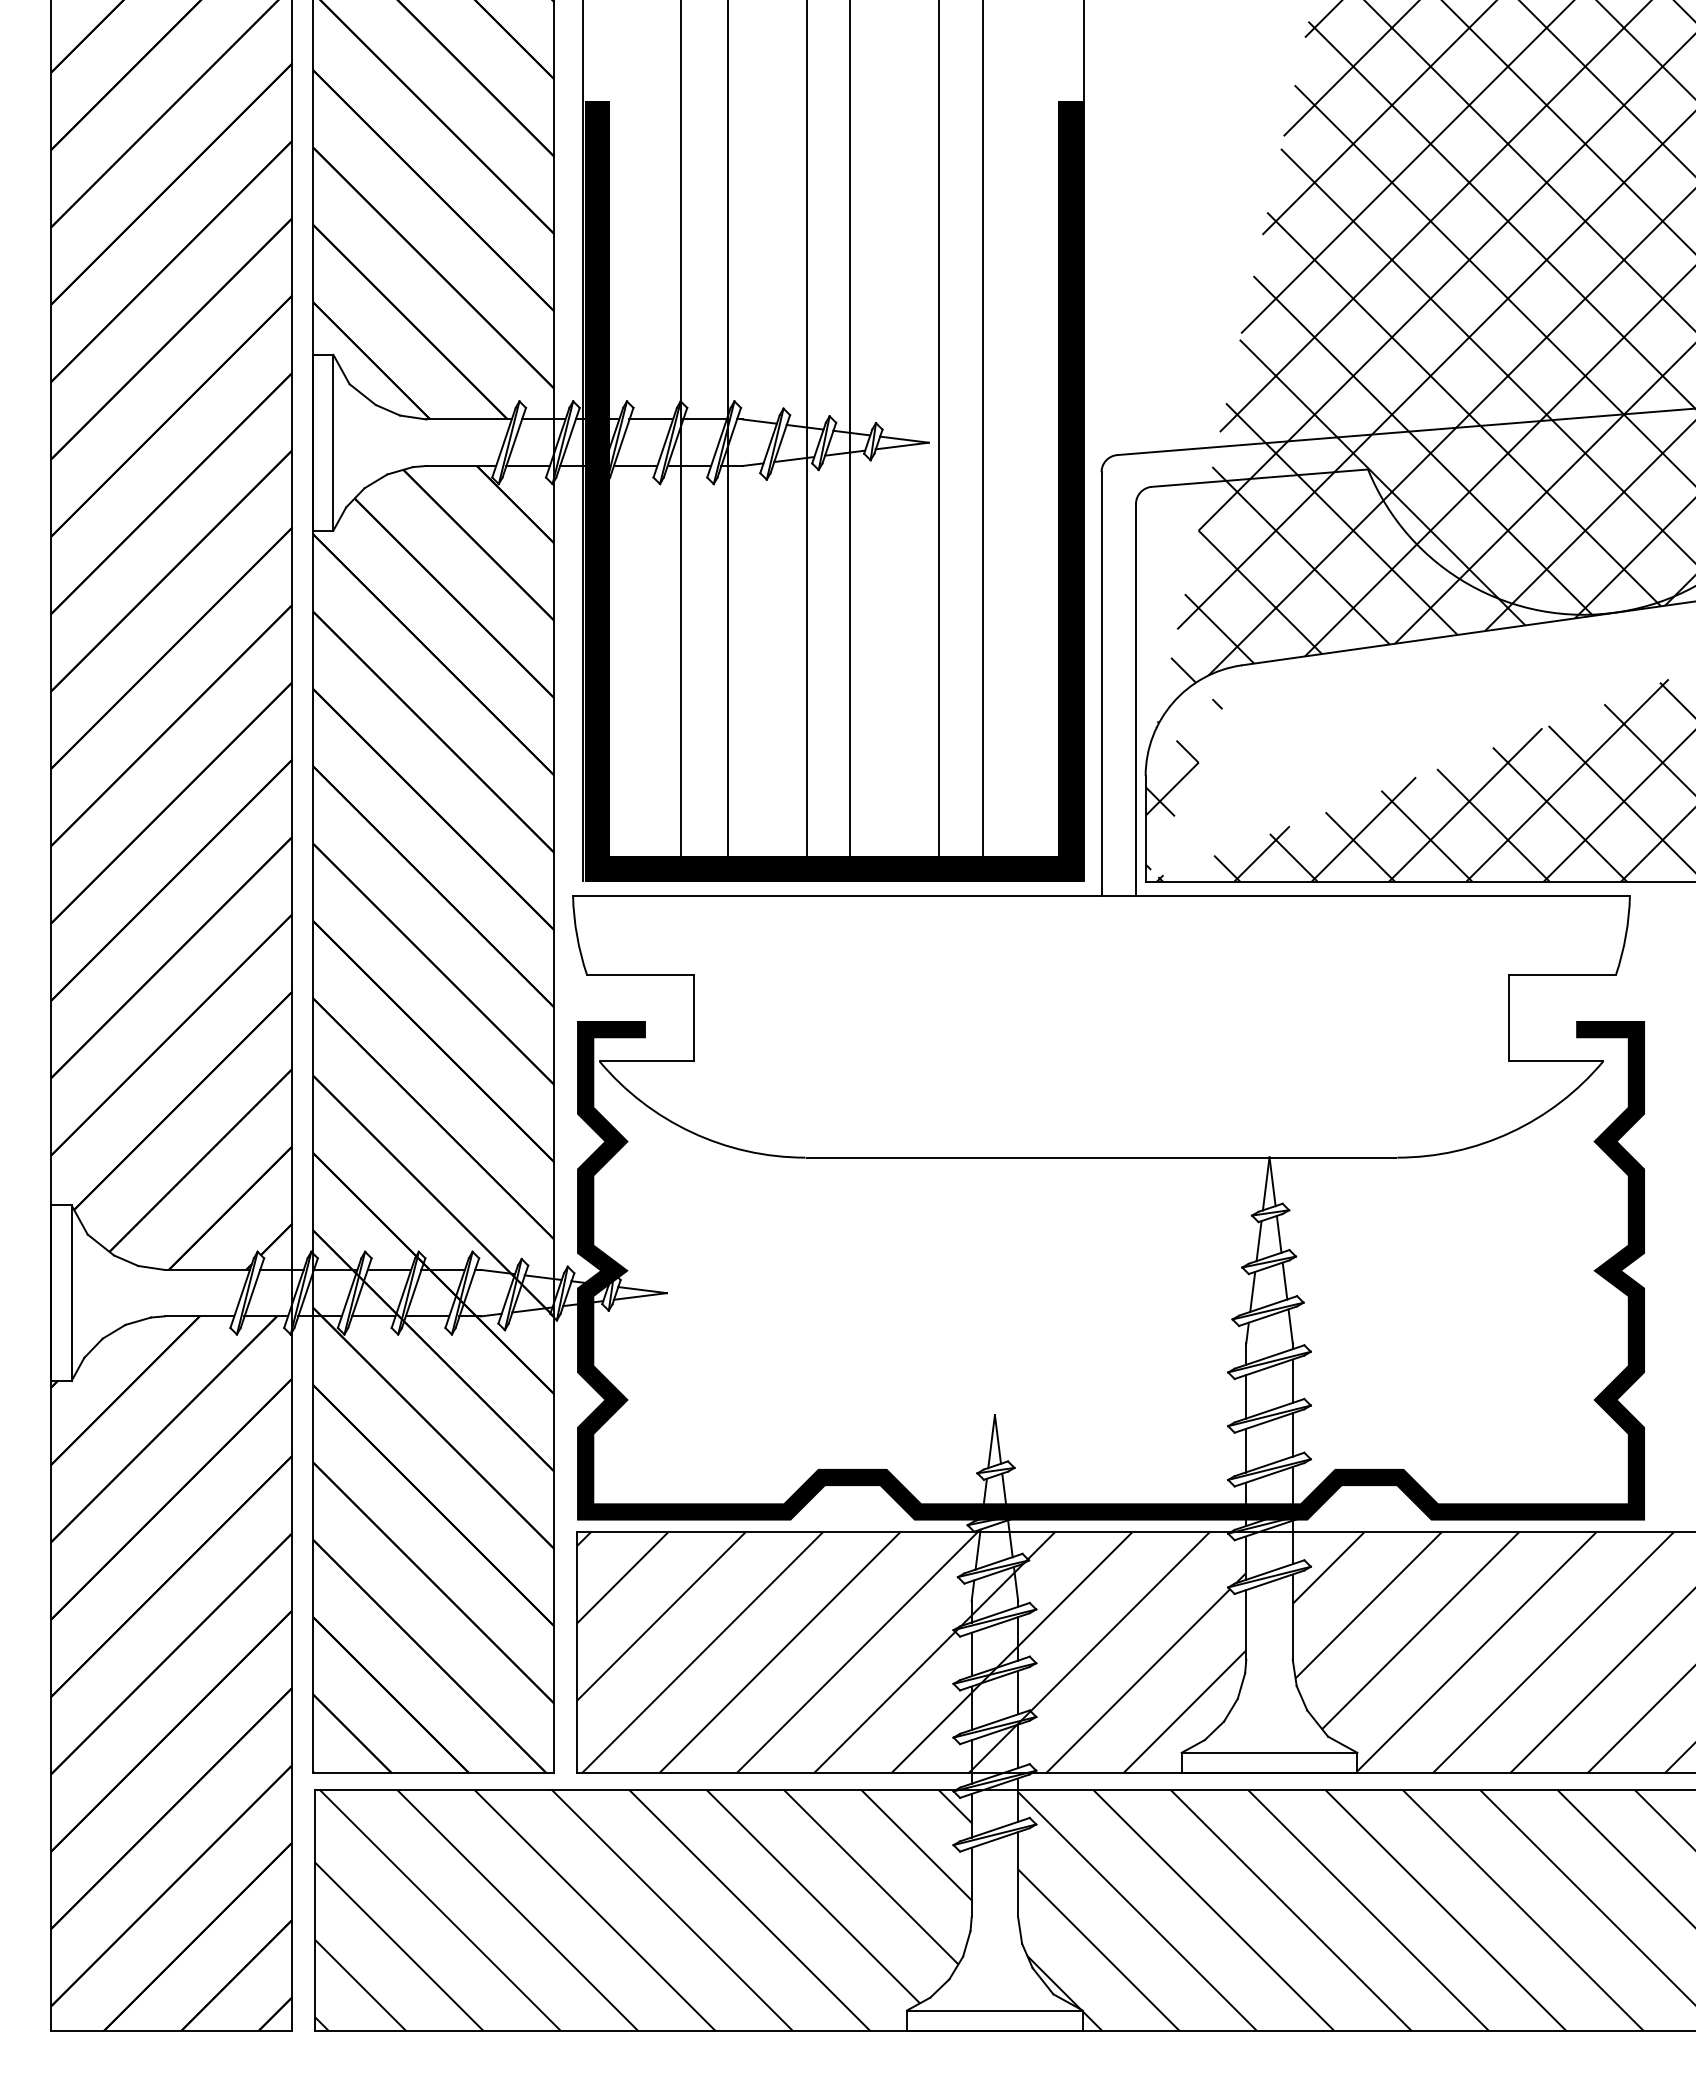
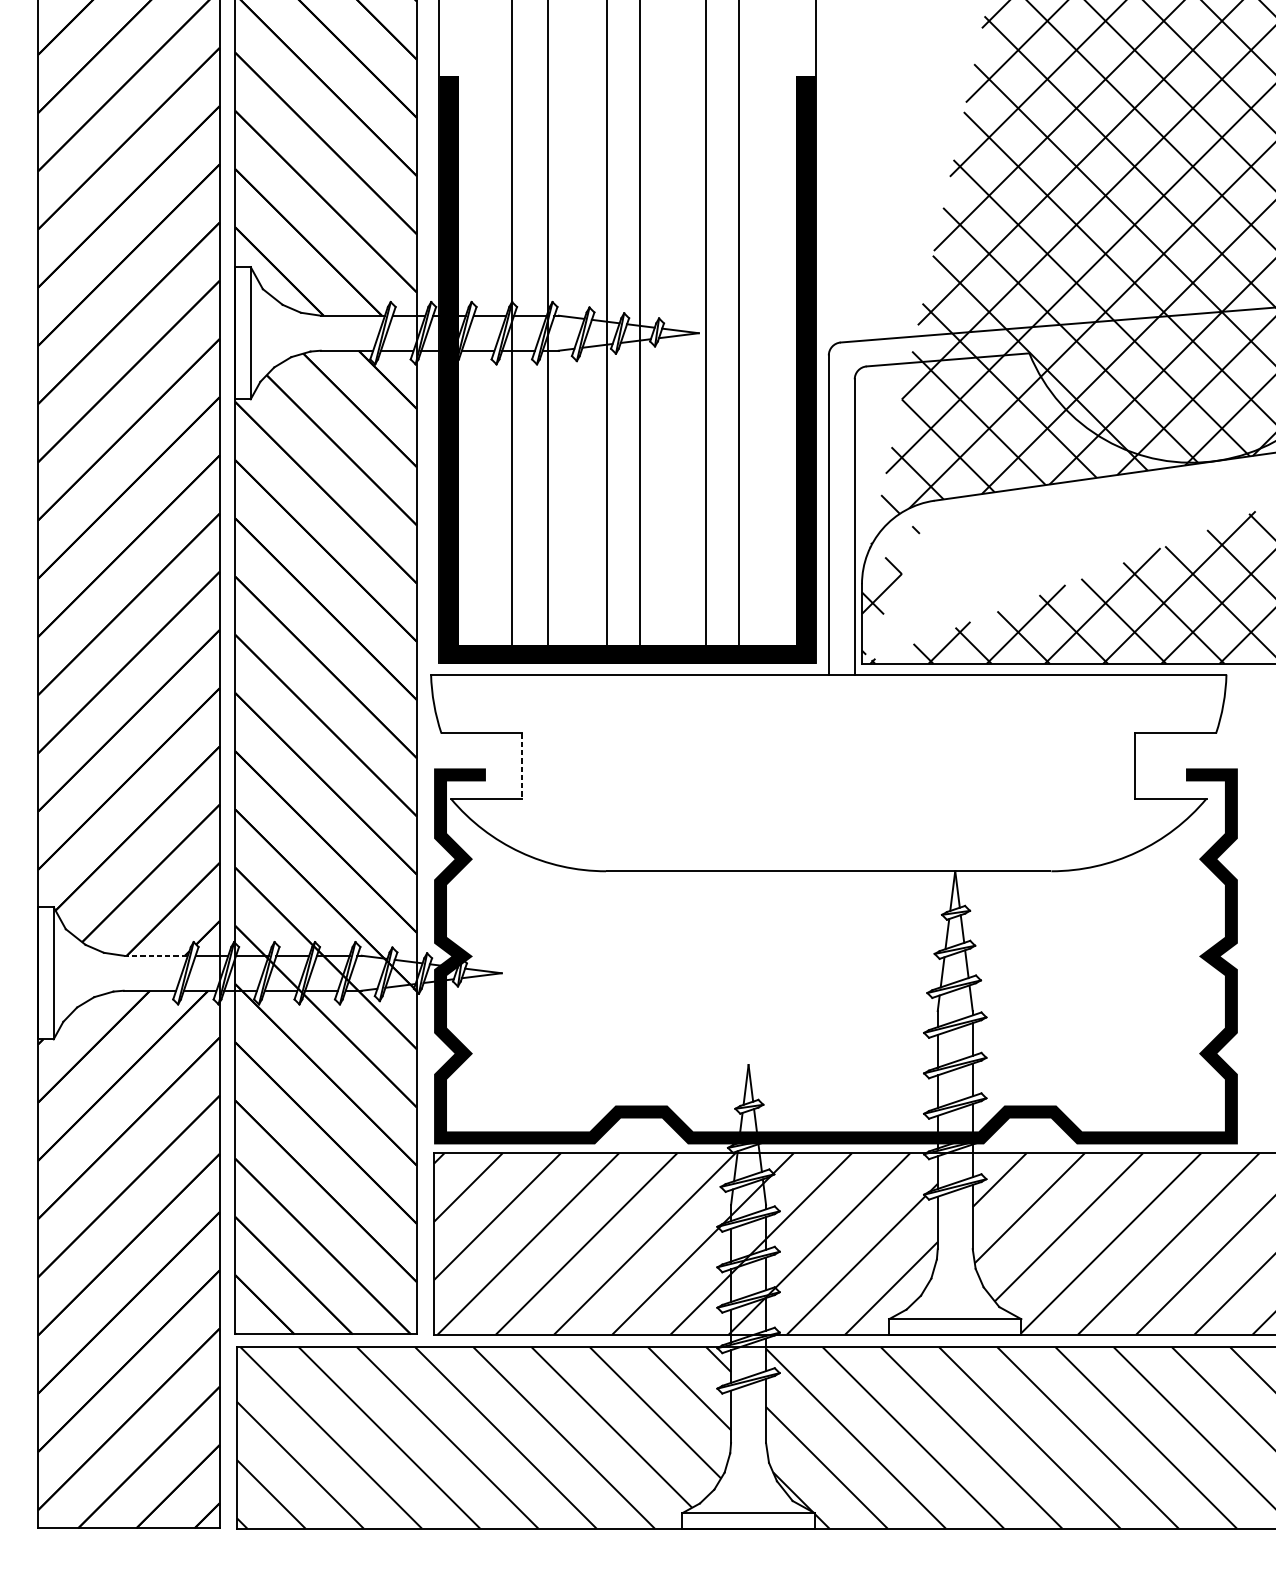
line: (694, 1018) -> (522, 766), solid -> dashed
line: (207, 1269) -> (155, 955), solid -> dashed

